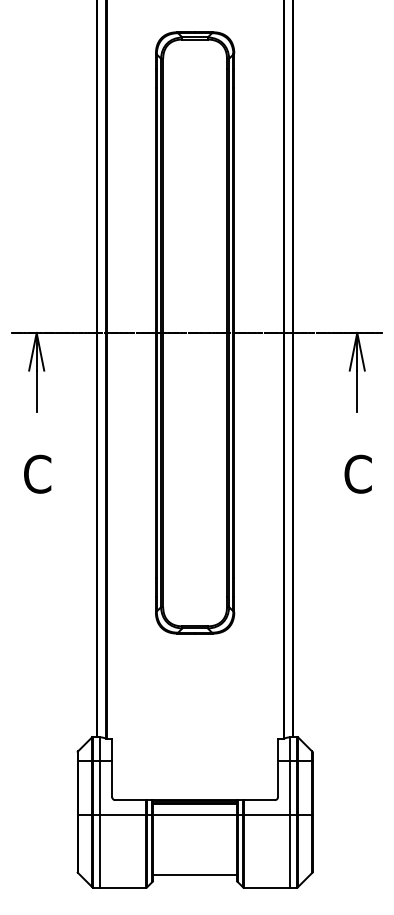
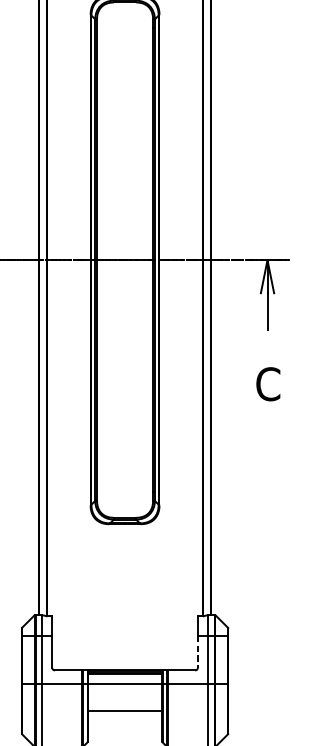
line: (278, 779) -> (198, 652), solid -> dashed
line: (194, 875) -> (124, 711), moved

